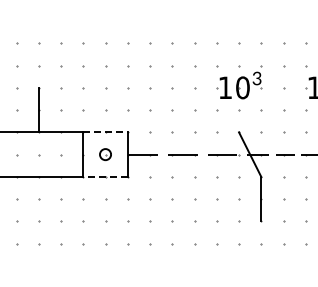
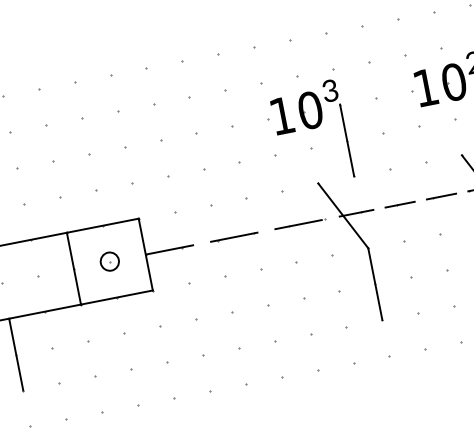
line: (261, 109) -> (347, 139), added
line: (106, 132) -> (104, 225), dashed -> solid
line: (105, 176) -> (116, 296), dashed -> solid
line: (38, 198) -> (15, 353), added

